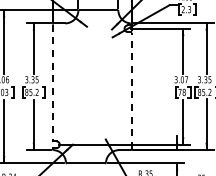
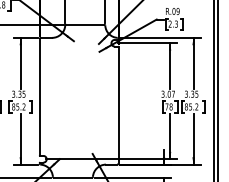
line: (52, 83) -> (39, 97), dashed -> solid
line: (131, 90) -> (118, 104), dashed -> solid

